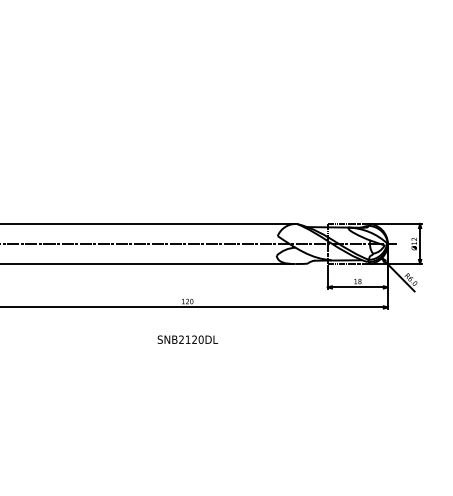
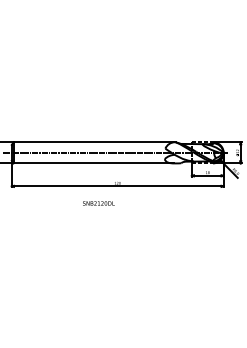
text: (187, 339) -> (98, 203), moved

